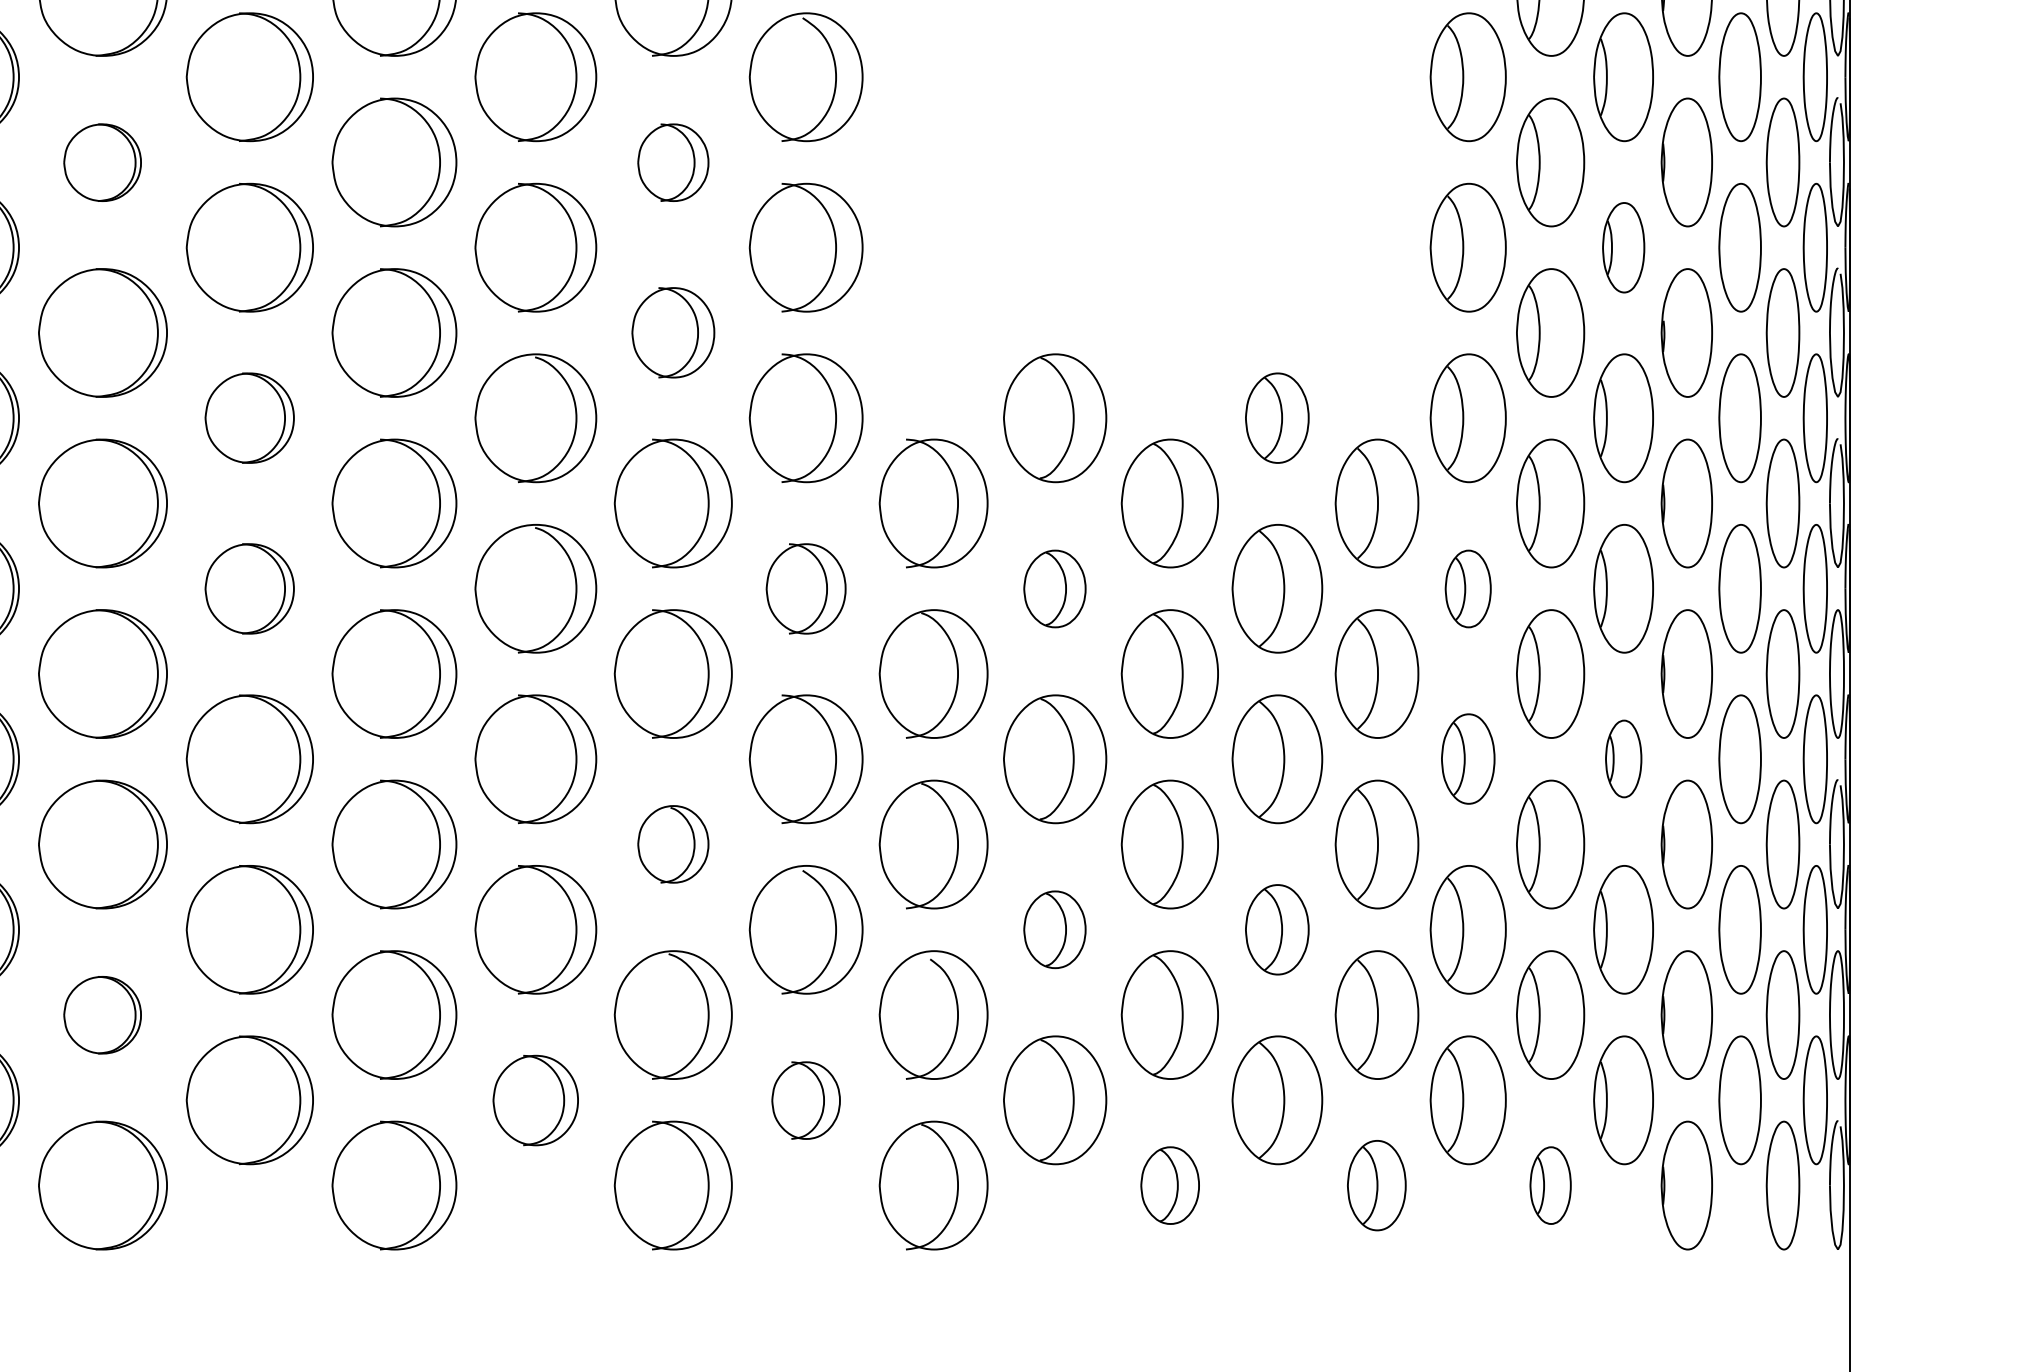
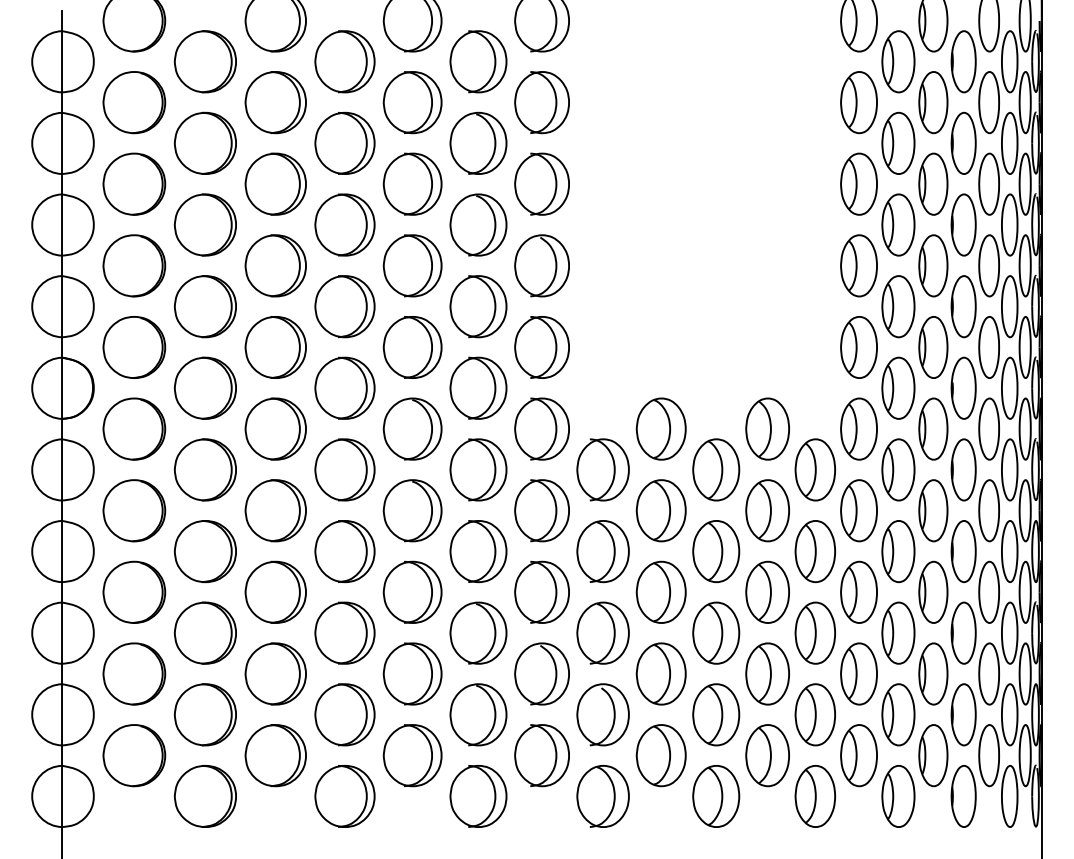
part: (101, 162) -> (204, 306), size x1.67
part: (673, 162) -> (478, 306), size x1.67
part: (1623, 247) -> (933, 347), size x1.43
part: (673, 331) -> (478, 387), size x1.43
part: (249, 416) -> (275, 428), size x1.43
part: (1277, 416) -> (767, 428), size x1.43
part: (249, 588) -> (275, 510), size x1.43
part: (805, 588) -> (541, 510), size x1.43
part: (1053, 588) -> (660, 510), size x1.67
part: (1467, 588) -> (858, 510), size x1.67
part: (1467, 757) -> (858, 591), size x1.43
part: (1623, 757) -> (933, 591), size x1.67
part: (673, 843) -> (478, 632), size x1.67
part: (1053, 928) -> (660, 673), size x1.67
part: (1277, 928) -> (767, 673), size x1.43
part: (101, 1014) -> (204, 714), size x1.67
part: (535, 1100) -> (412, 755), size x1.43
part: (805, 1100) -> (541, 755), size x1.67
part: (1170, 1185) -> (716, 796), size x1.67
part: (1375, 1185) -> (814, 796), size x1.43
part: (1550, 1185) -> (898, 796), size x1.67

